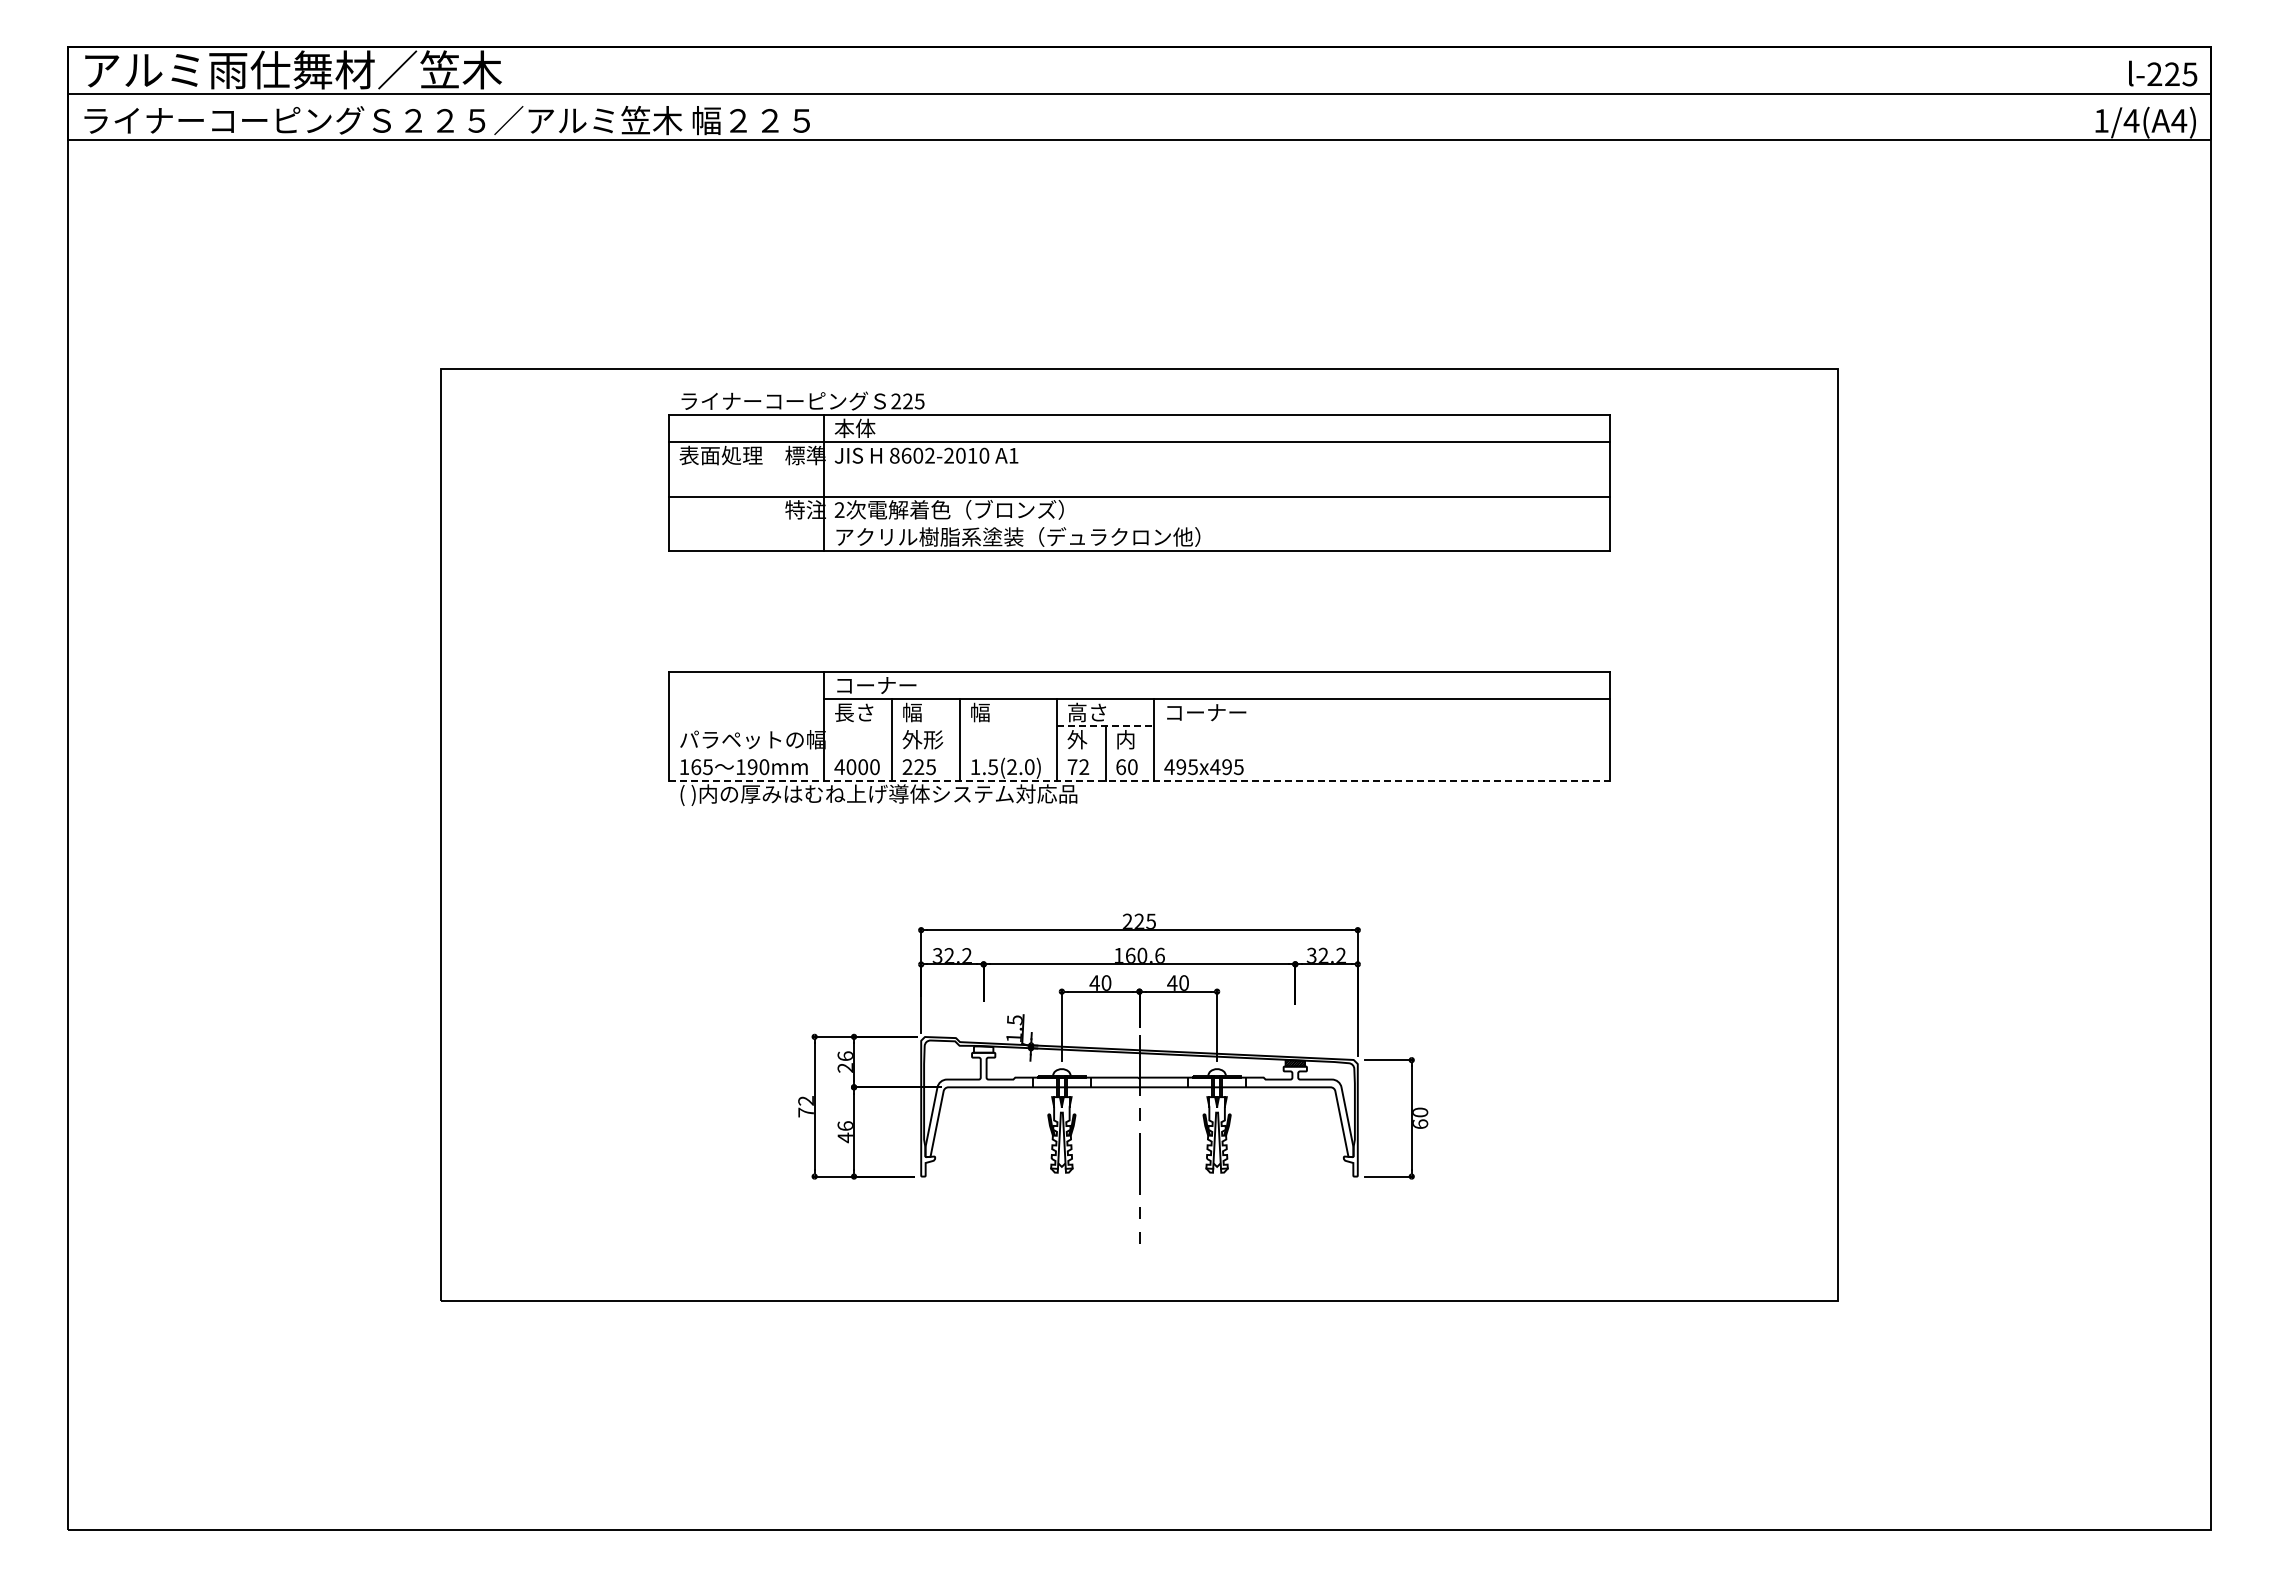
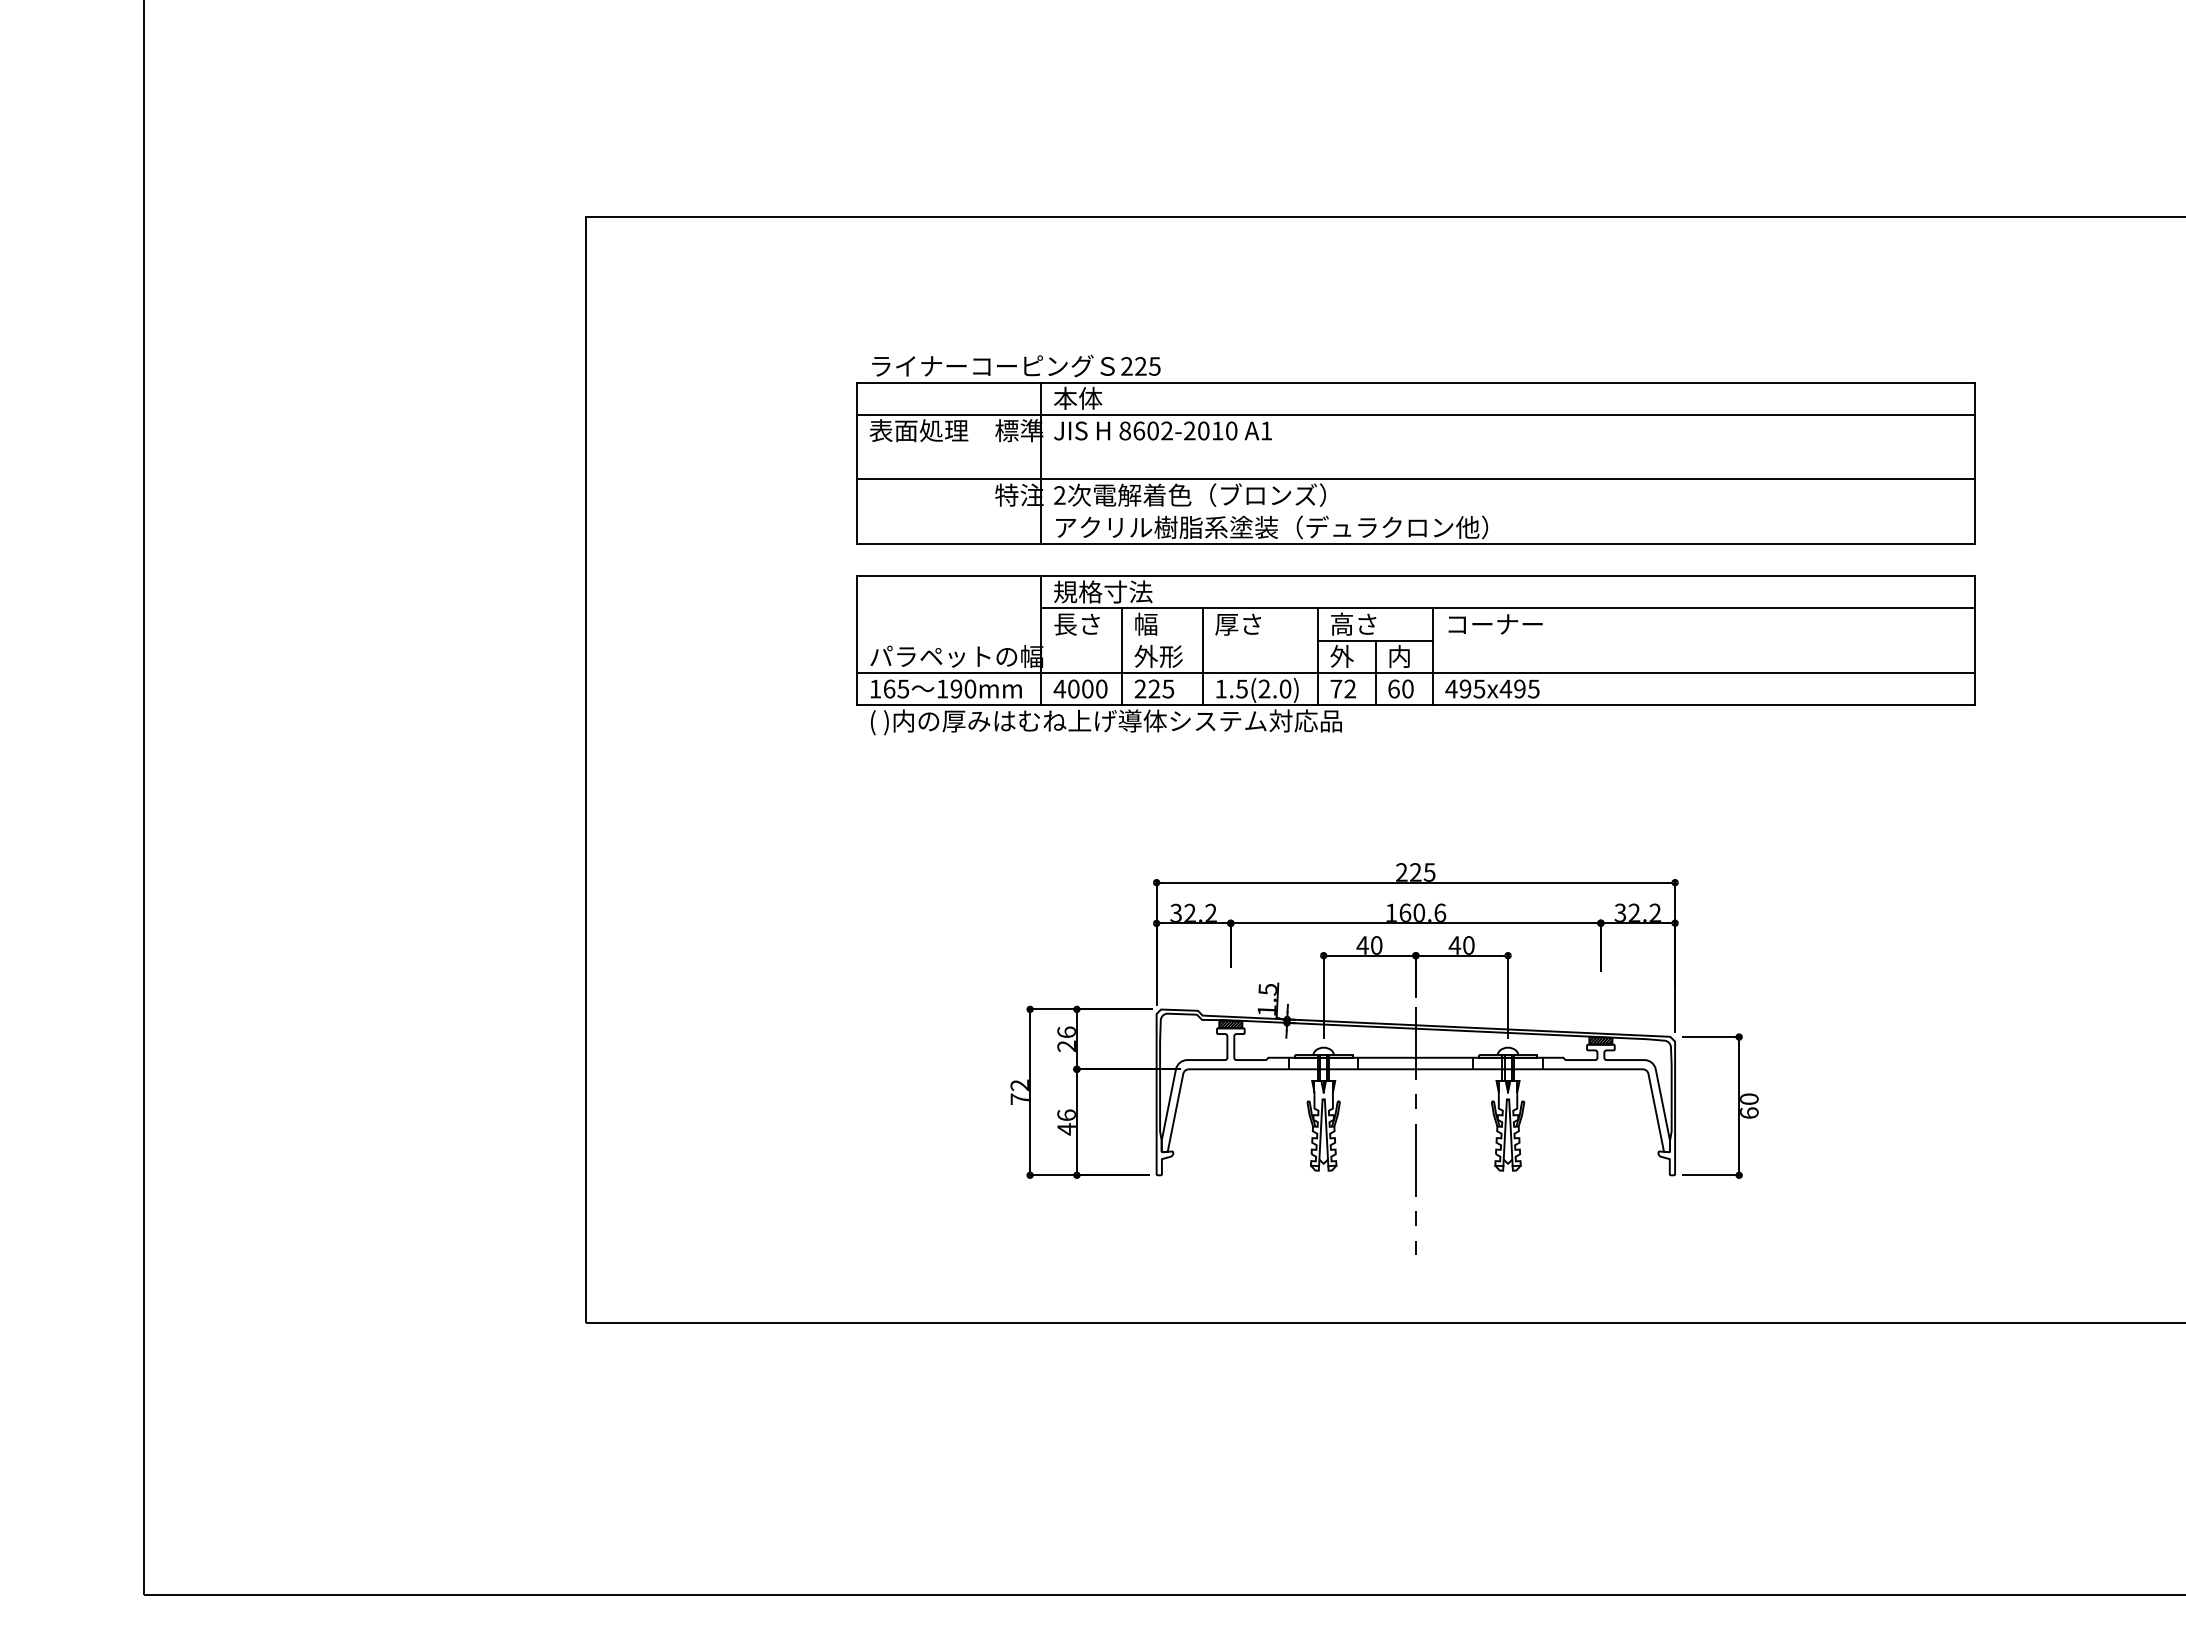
part: (1139, 471) -> (1415, 449), moved
text: (875, 685) -> (1102, 592), コーナー -> 規格寸法
text: (989, 712) -> (1237, 624), 幅 -> 厚さ
line: (1105, 726) -> (1375, 640), dashed -> solid
line: (1139, 753) -> (1415, 672), added
line: (1139, 780) -> (1415, 704), dashed -> solid
hatch: (983, 1049) -> (1230, 1024), added

